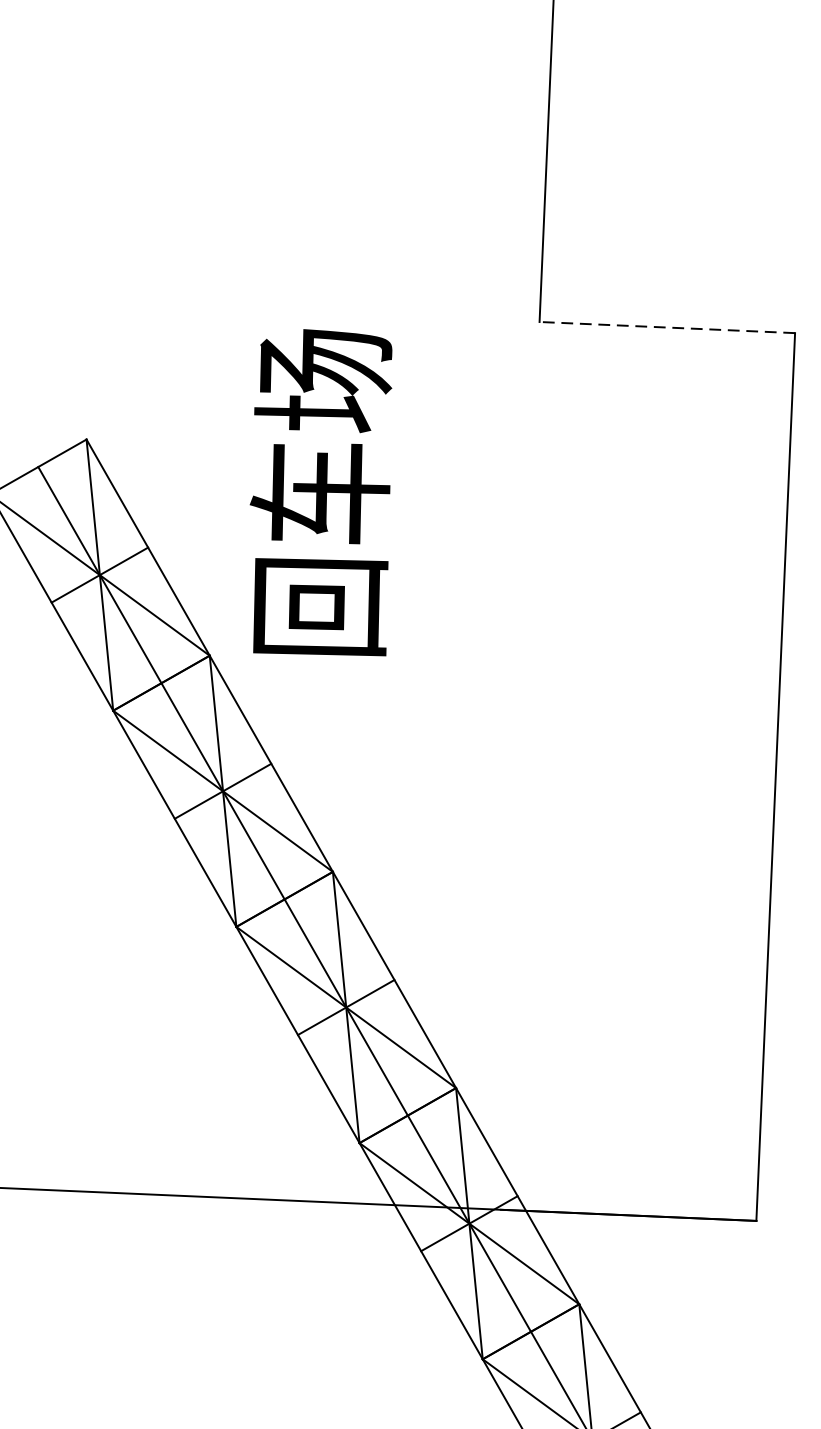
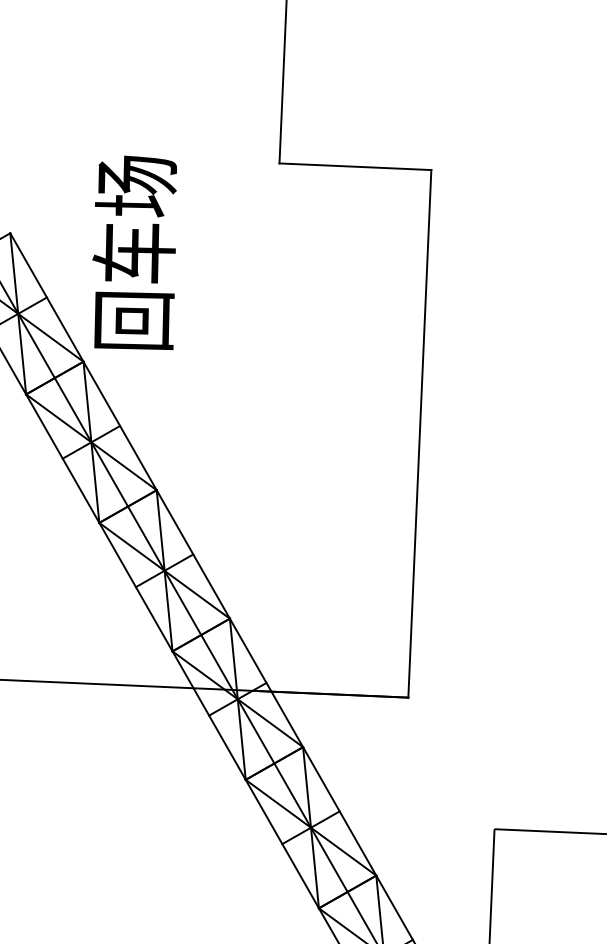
line: (667, 327) -> (355, 166), dashed -> solid
text: (320, 492) -> (134, 252), moved

